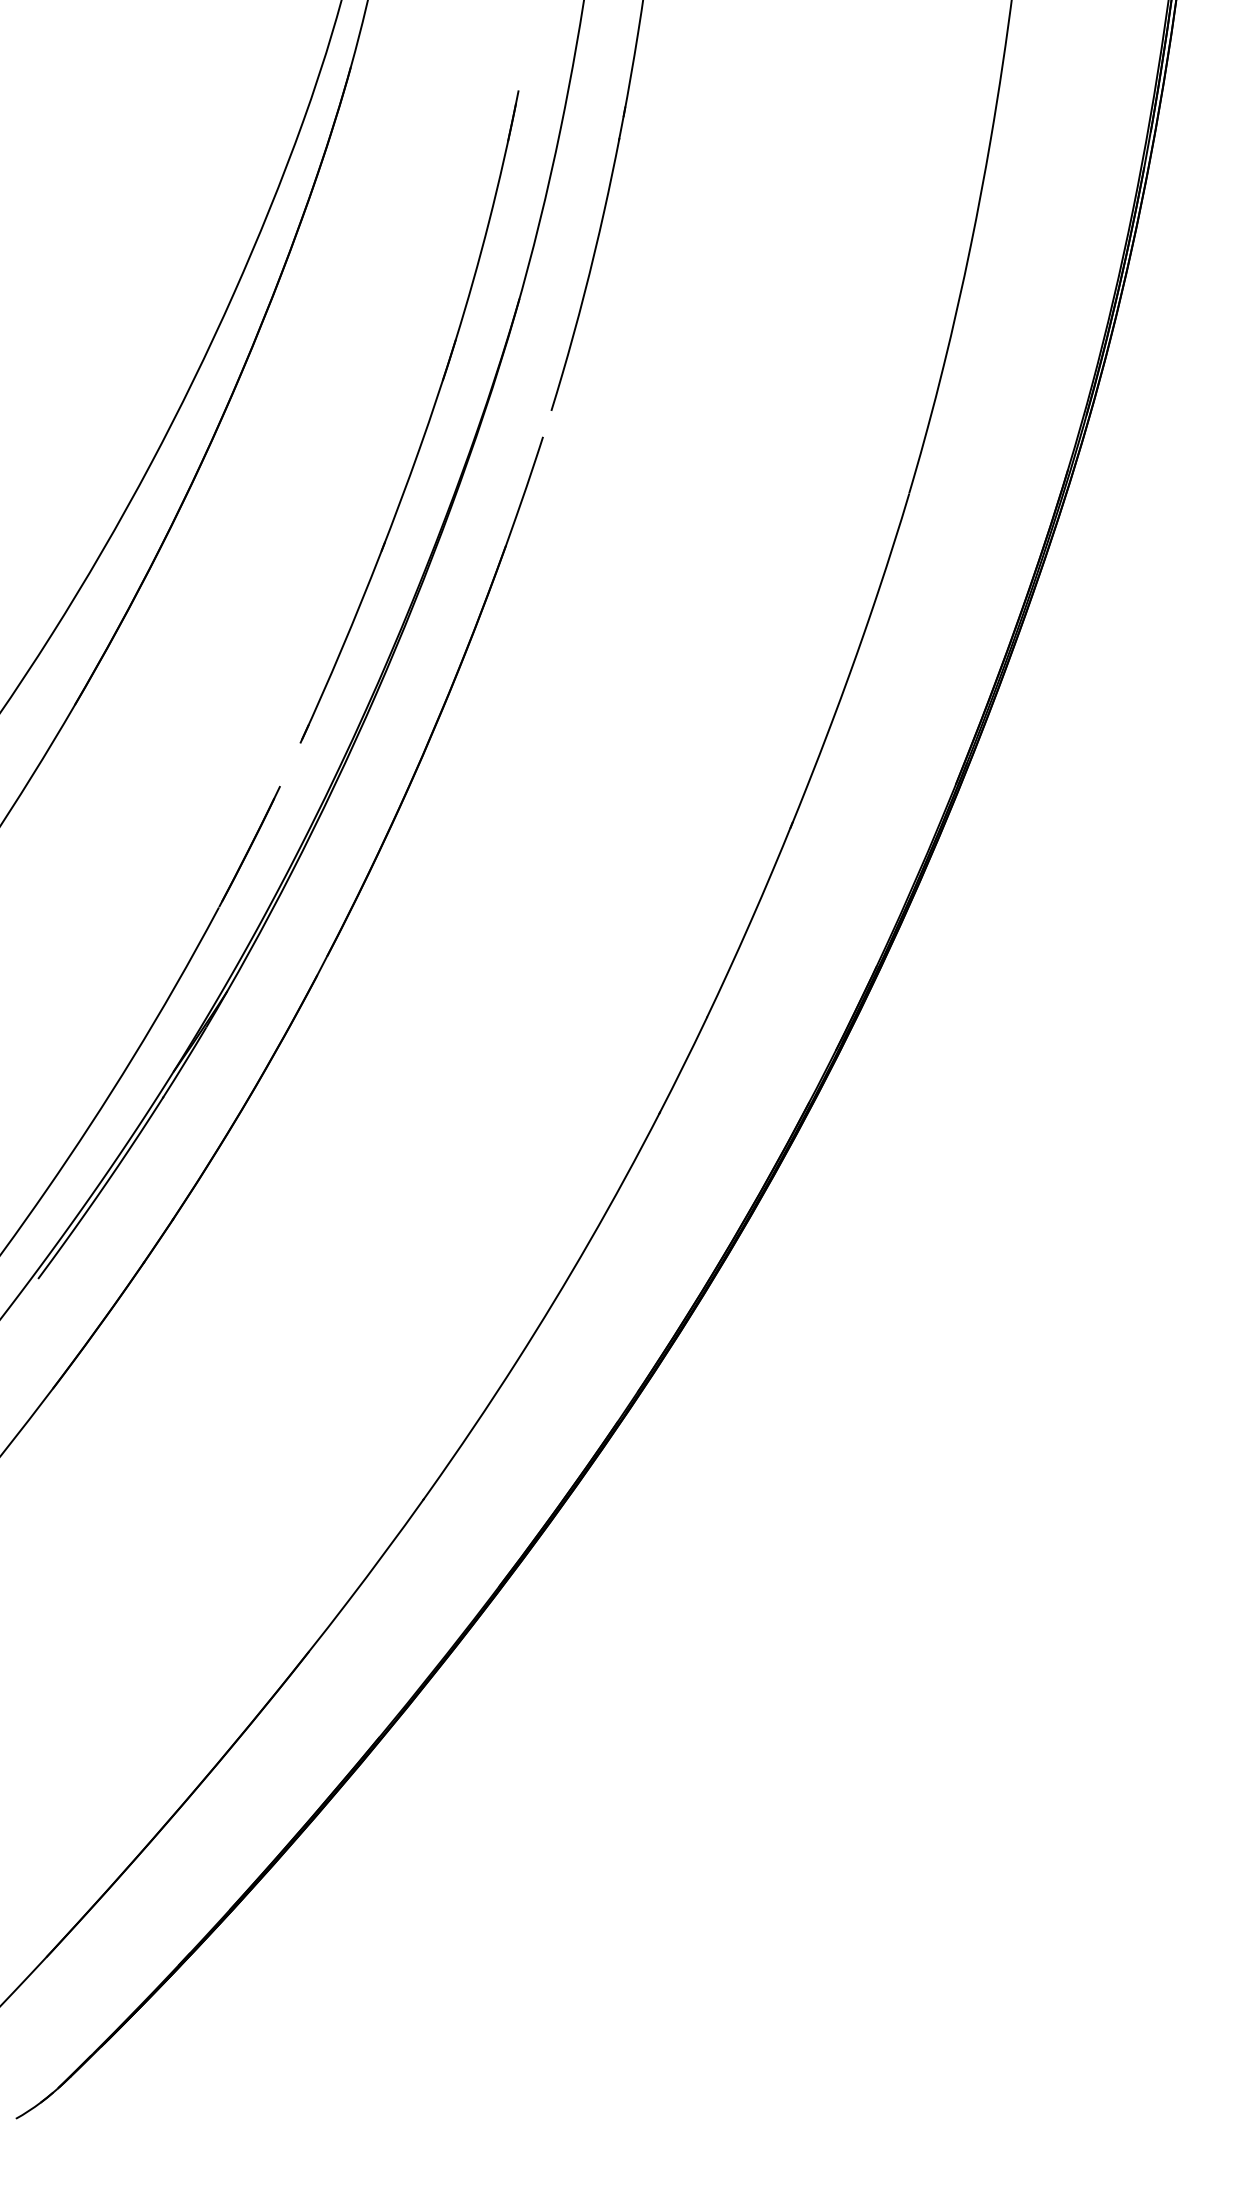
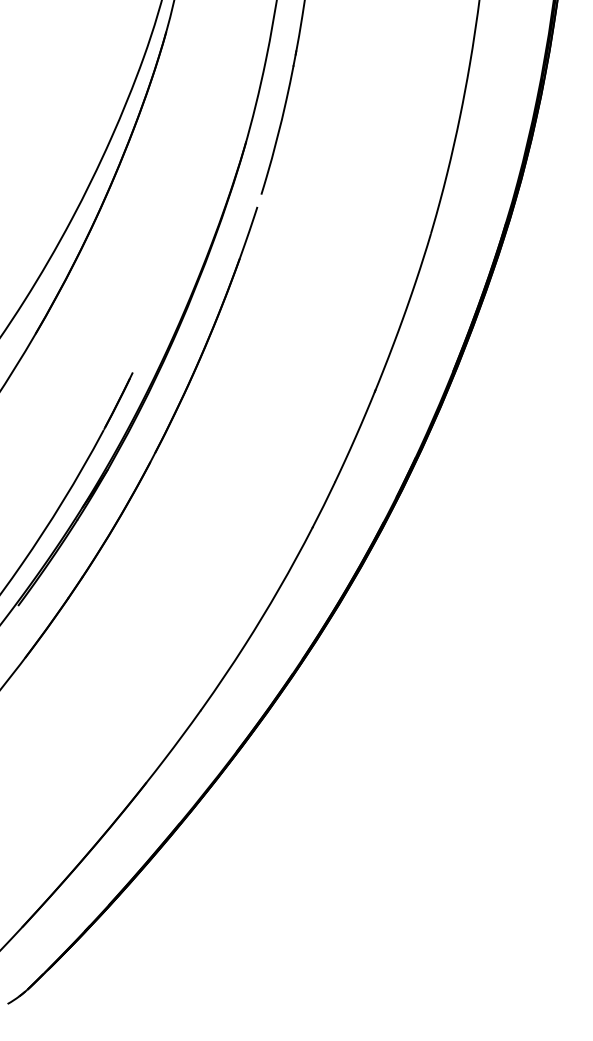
part: (425, 425) -> (201, 201), removed

